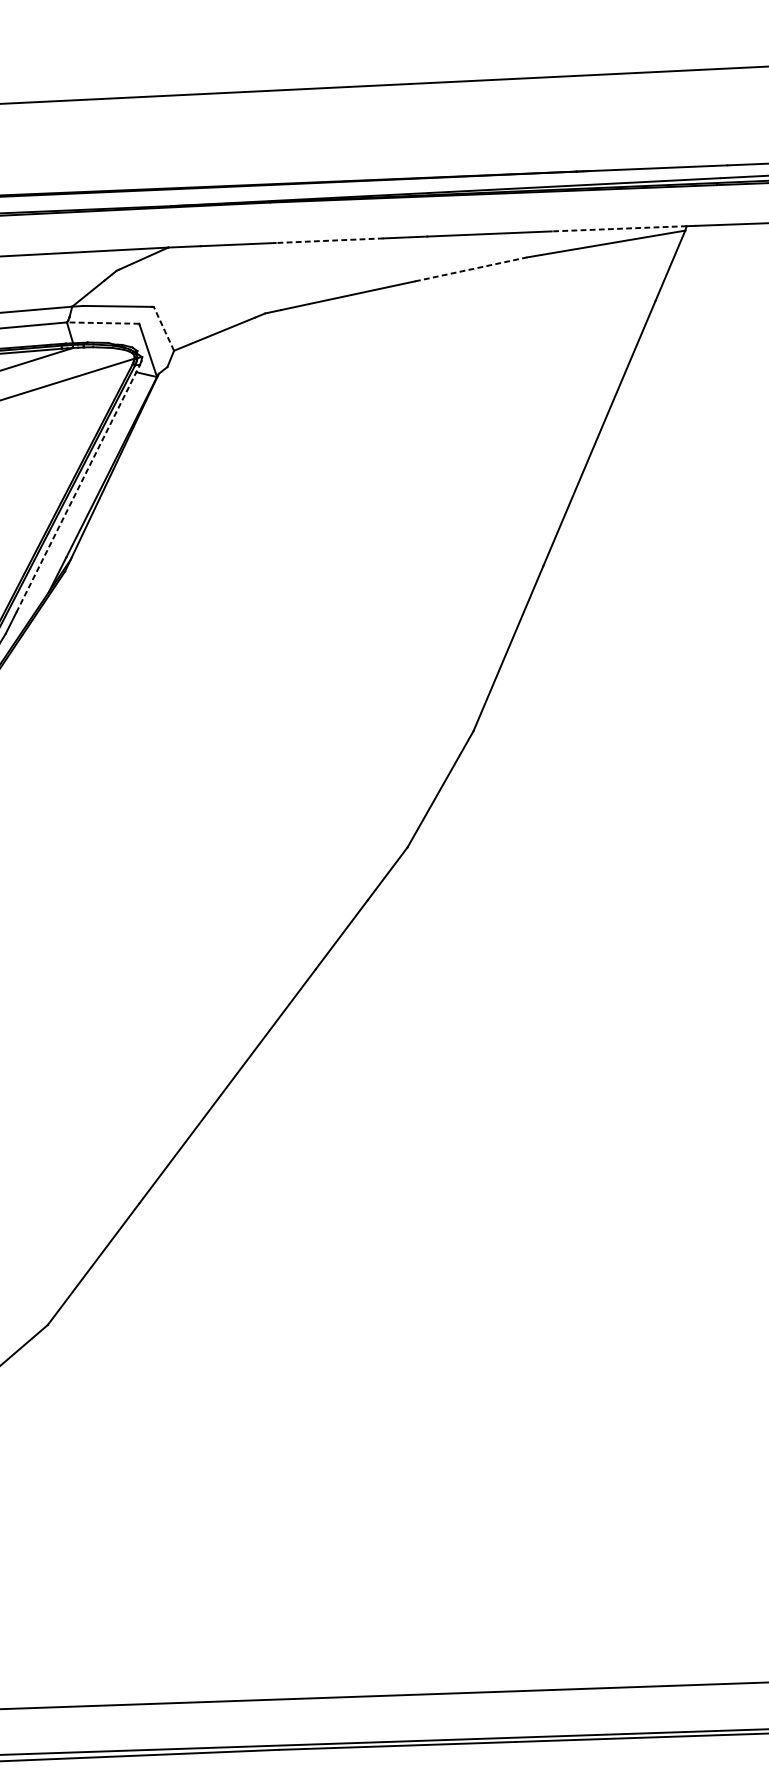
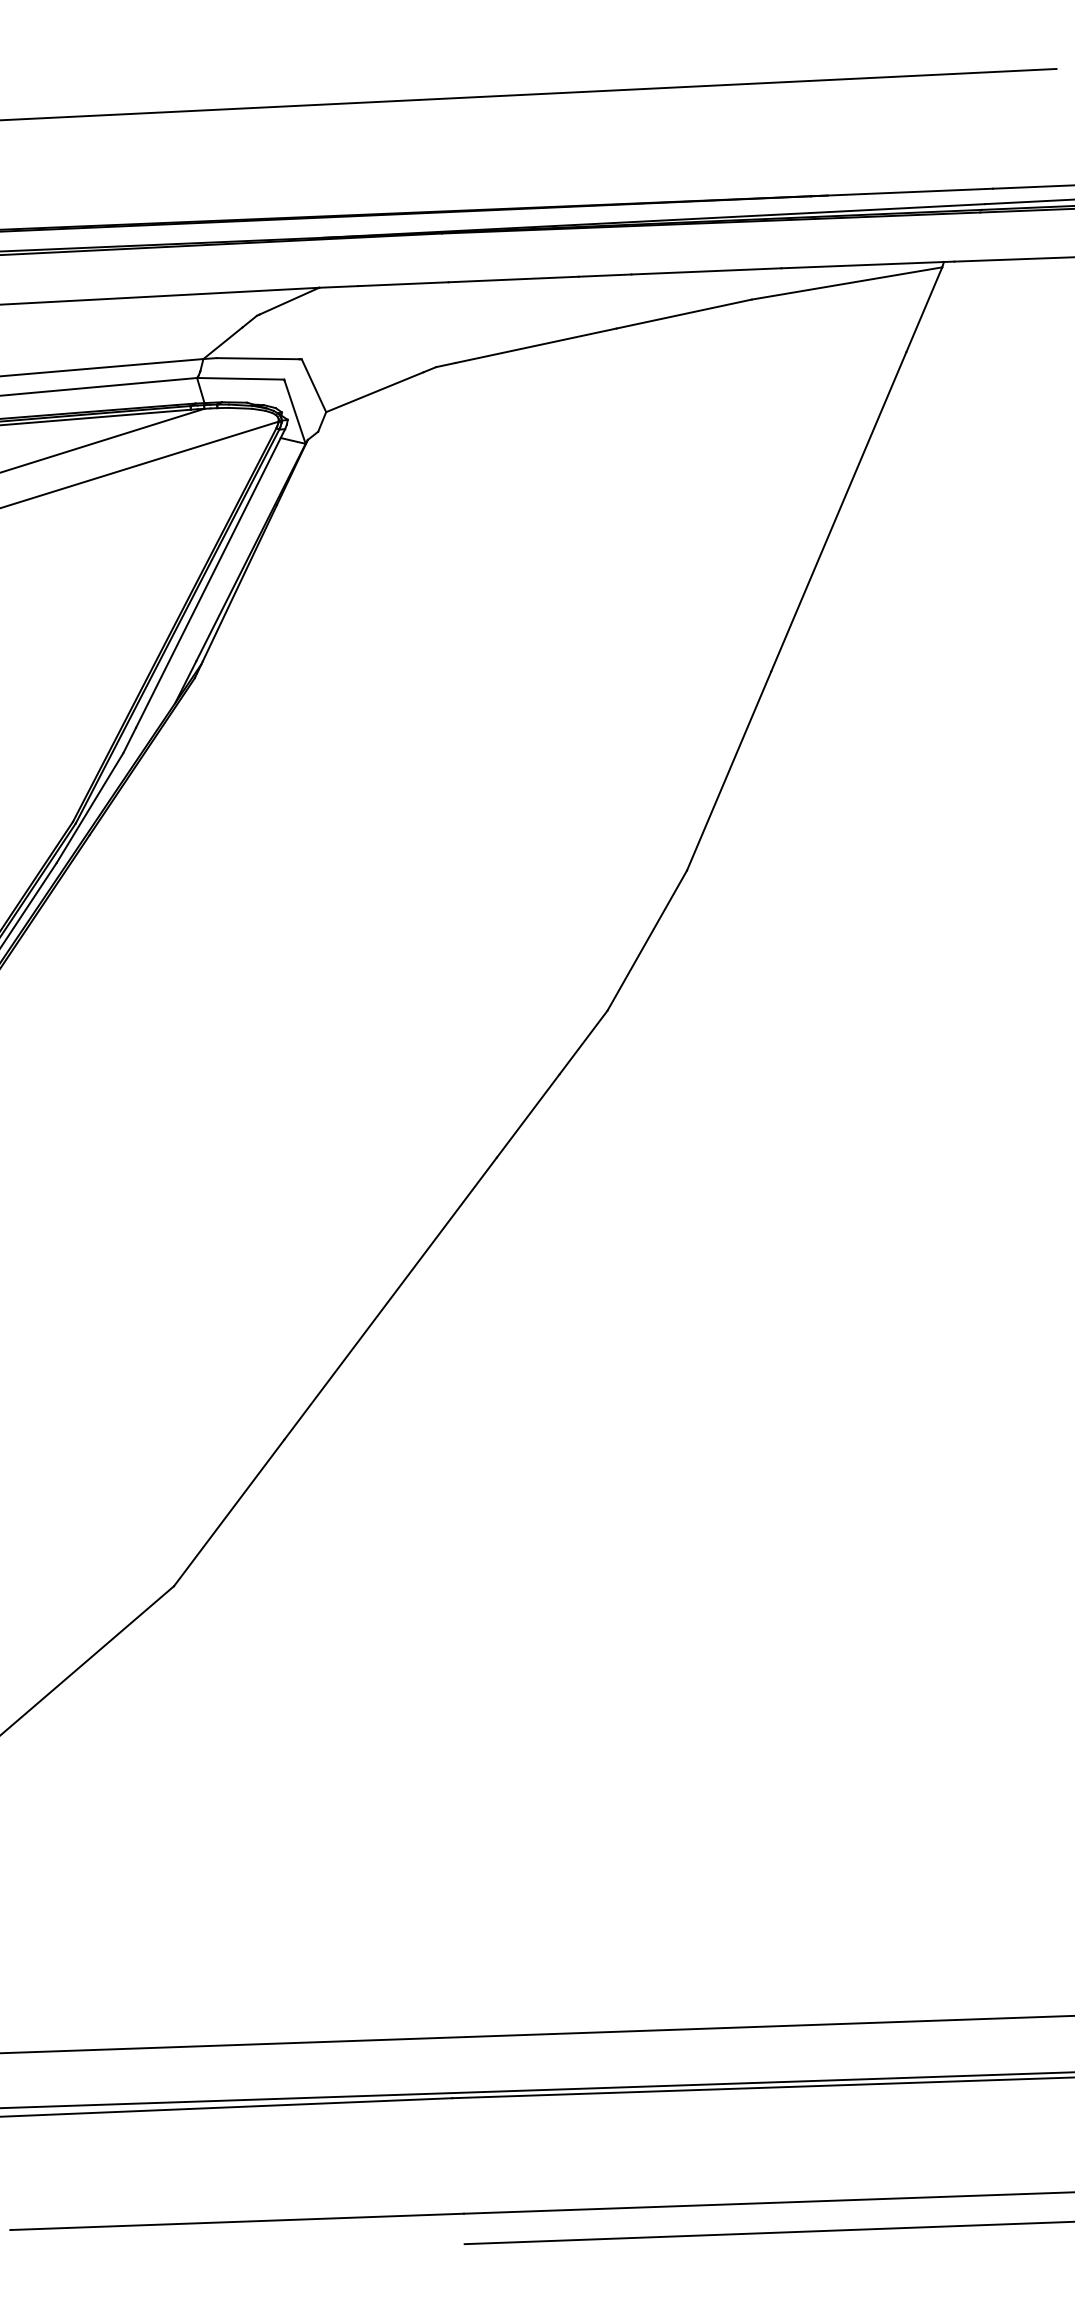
line: (619, 229) -> (862, 265), dashed -> solid
line: (329, 240) -> (513, 279), dashed -> solid
line: (471, 268) -> (684, 313), dashed -> solid
line: (102, 322) -> (240, 378), dashed -> solid
line: (163, 328) -> (313, 385), dashed -> solid
line: (78, 488) -> (210, 578), dashed -> solid

